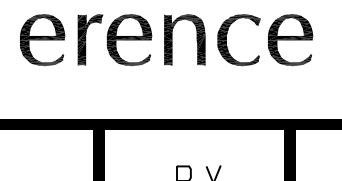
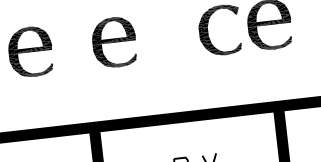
part: (90, 39) -> (76, 46), removed
part: (172, 39) -> (155, 37), removed

